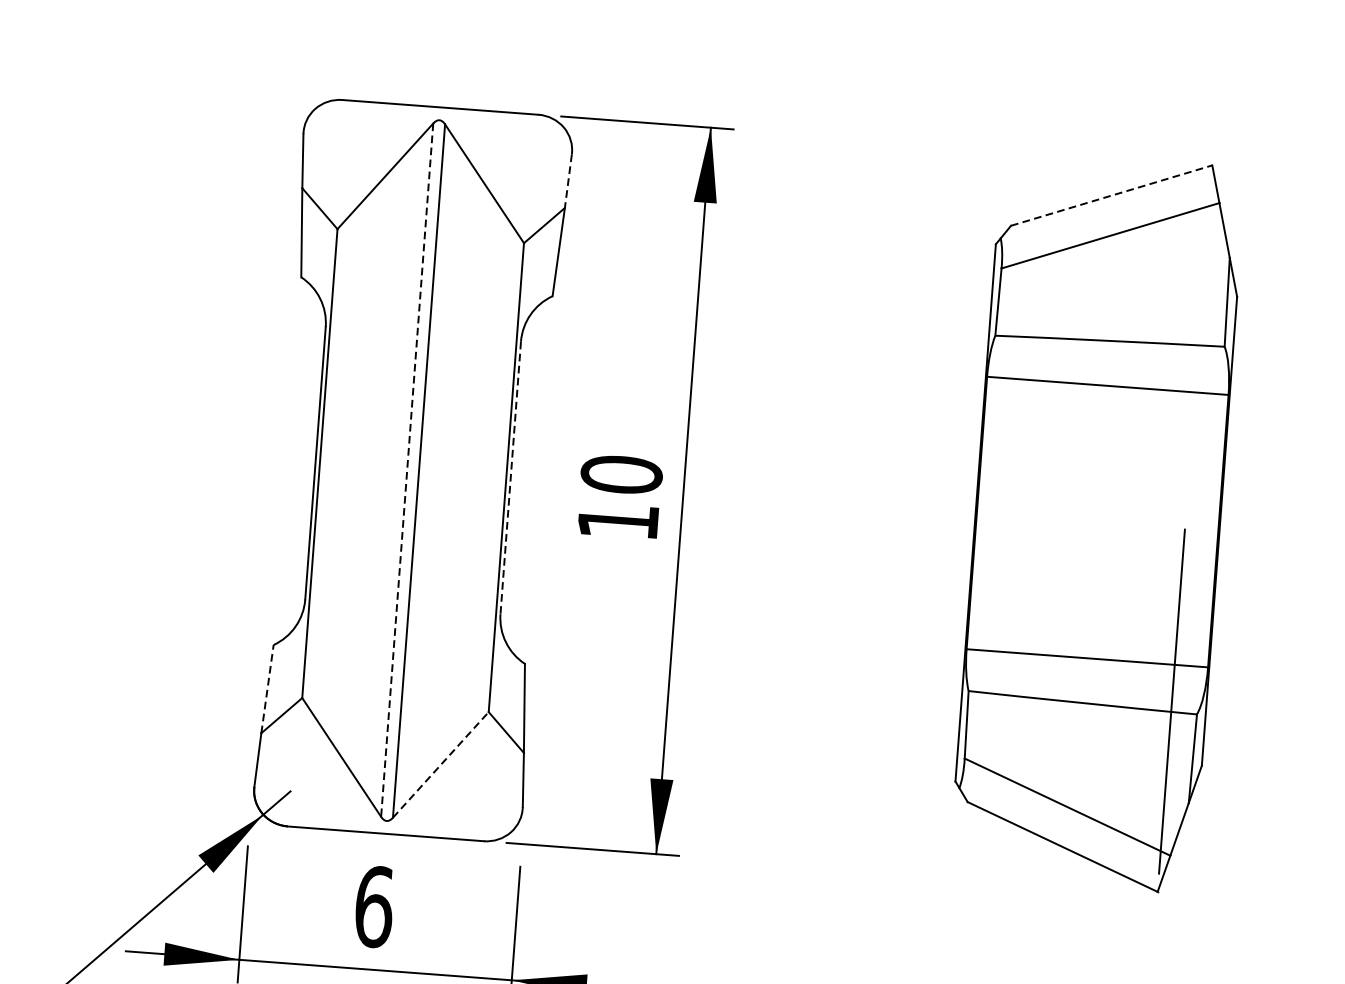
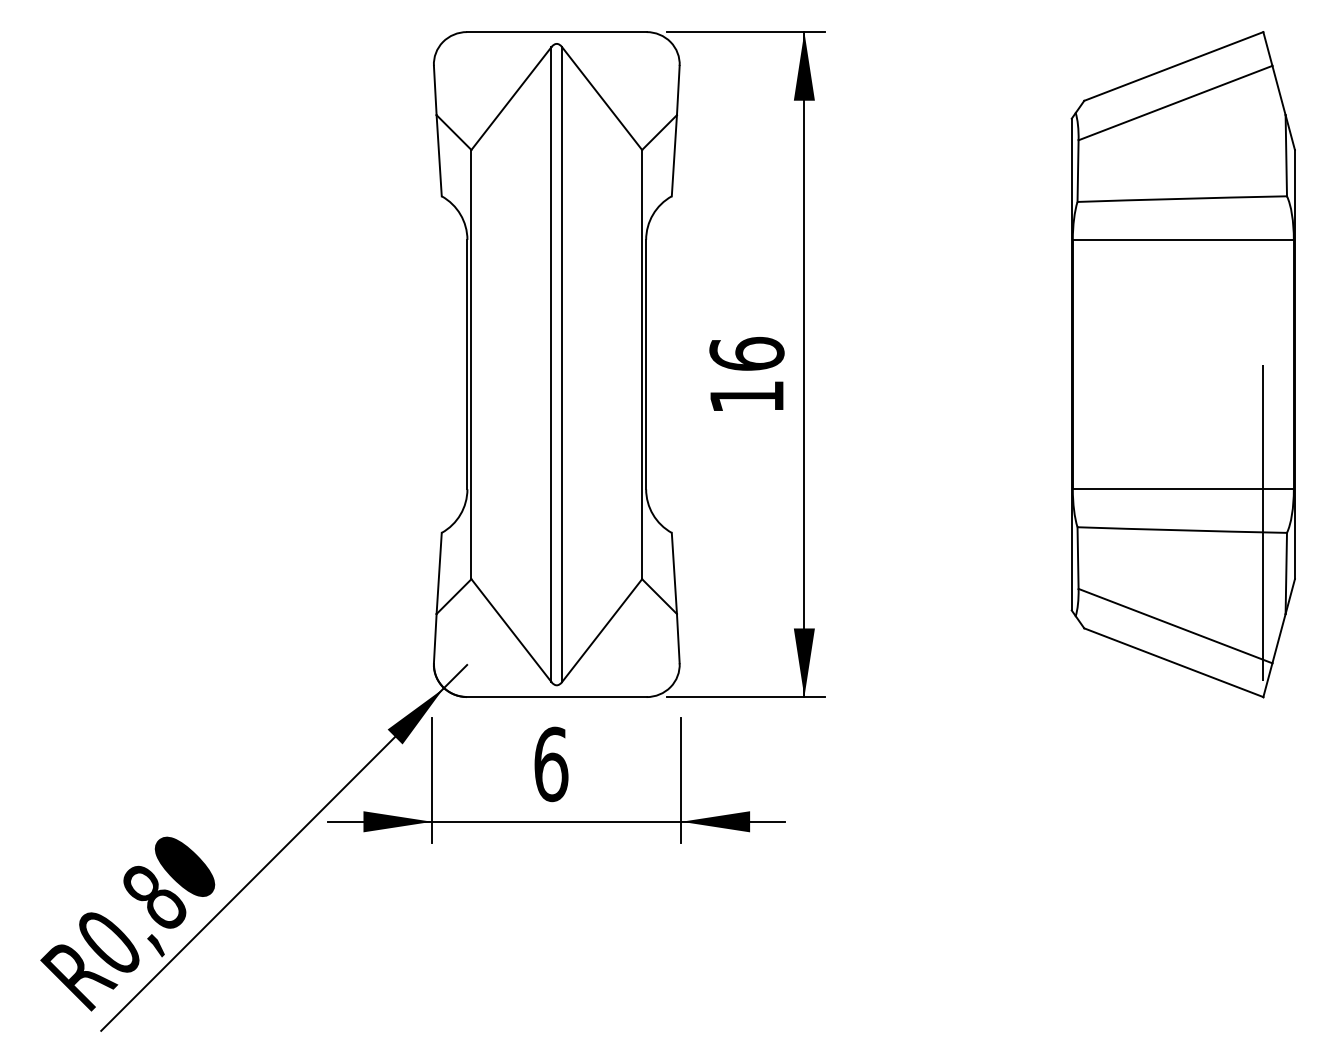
line: (568, 181) -> (678, 90), dashed -> solid
line: (1111, 195) -> (1173, 66), dashed -> solid
line: (407, 471) -> (551, 365), dashed -> solid
text: (621, 474) -> (746, 353), 10 -> 16
line: (511, 477) -> (646, 364), dashed -> solid
line: (267, 689) -> (439, 573), dashed -> solid
line: (441, 764) -> (602, 630), dashed -> solid

